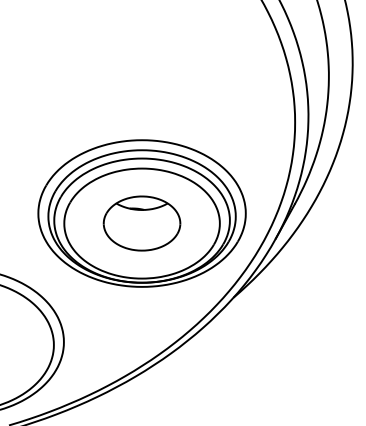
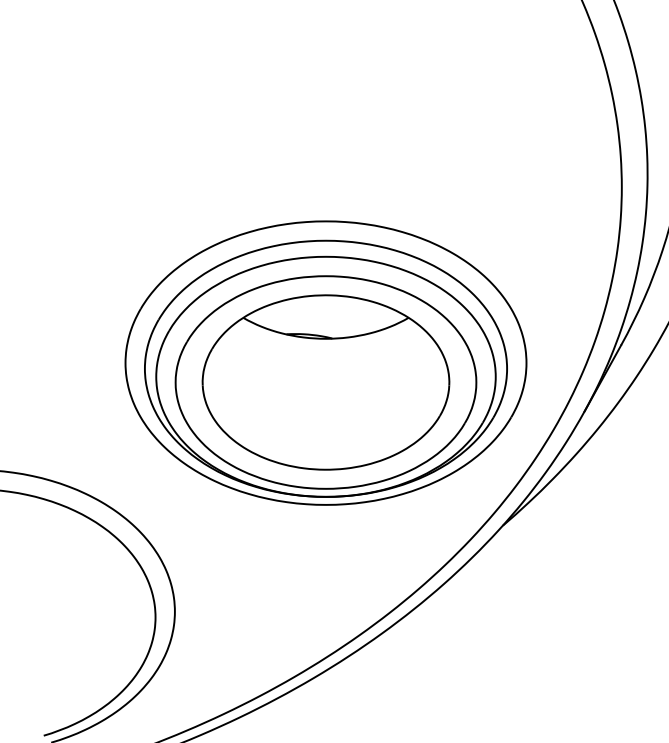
part: (141, 223) -> (324, 382), size x1.67

